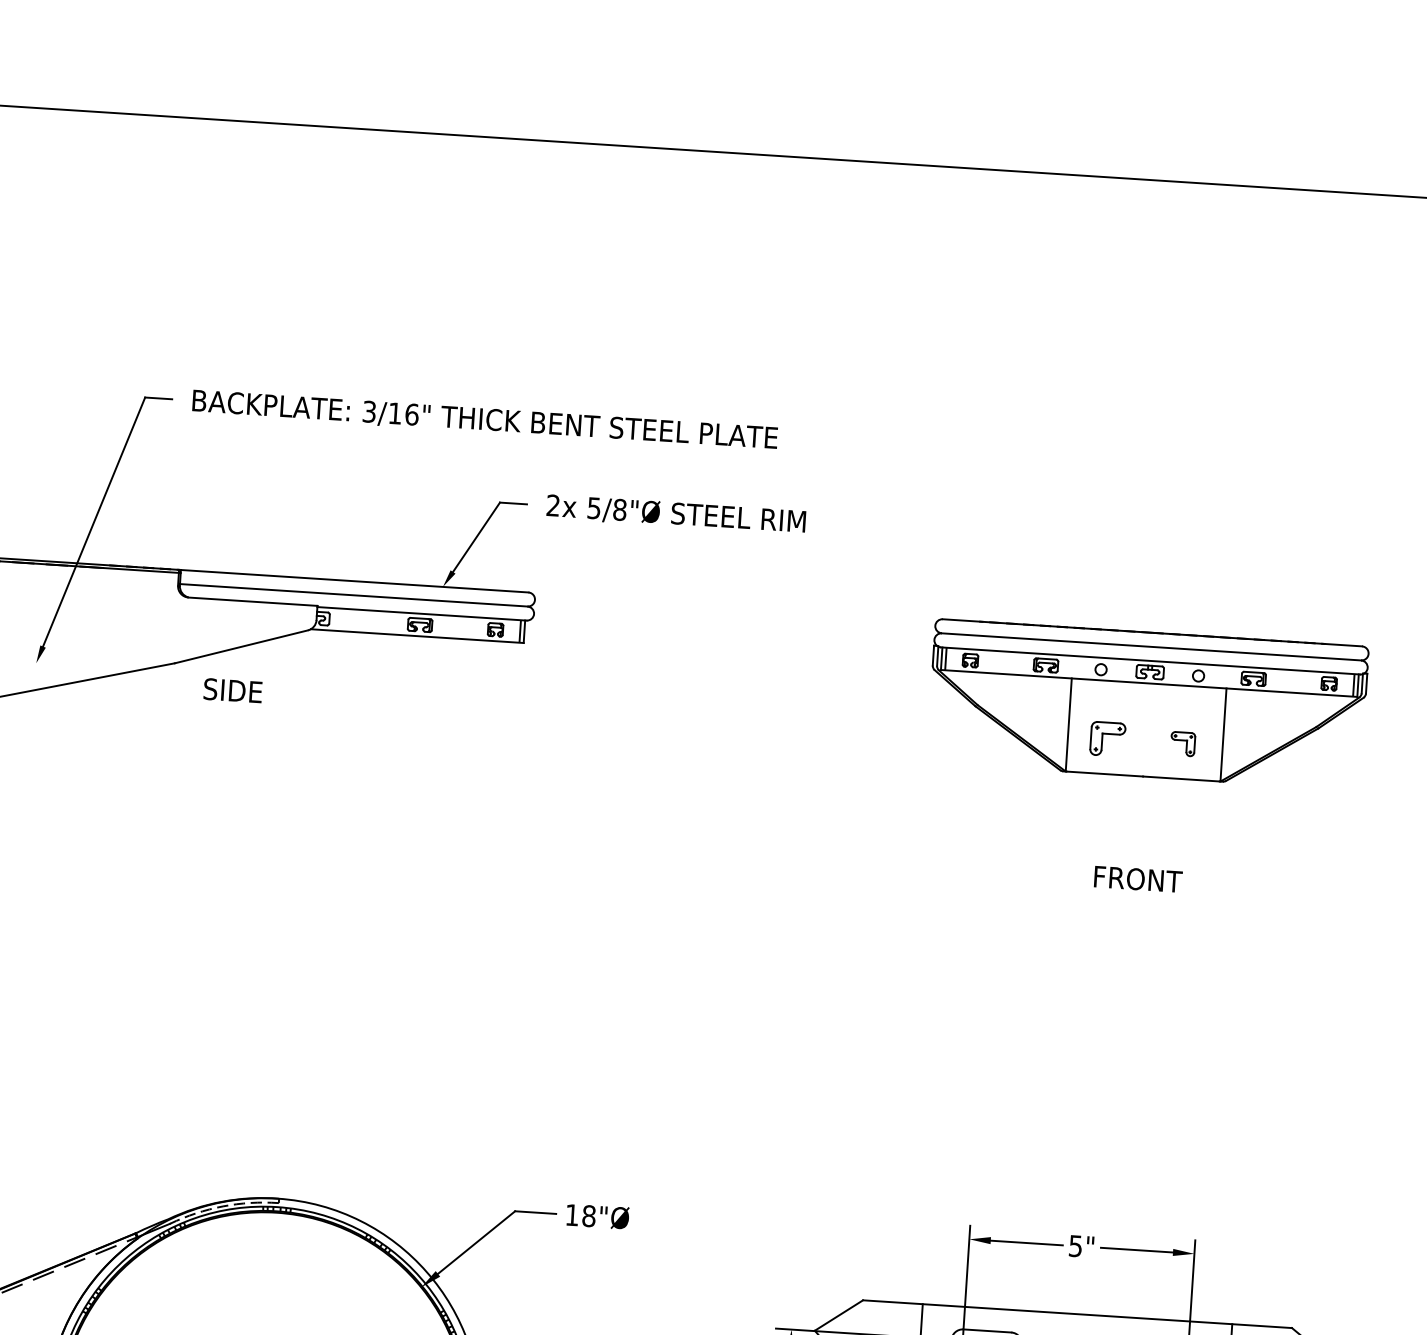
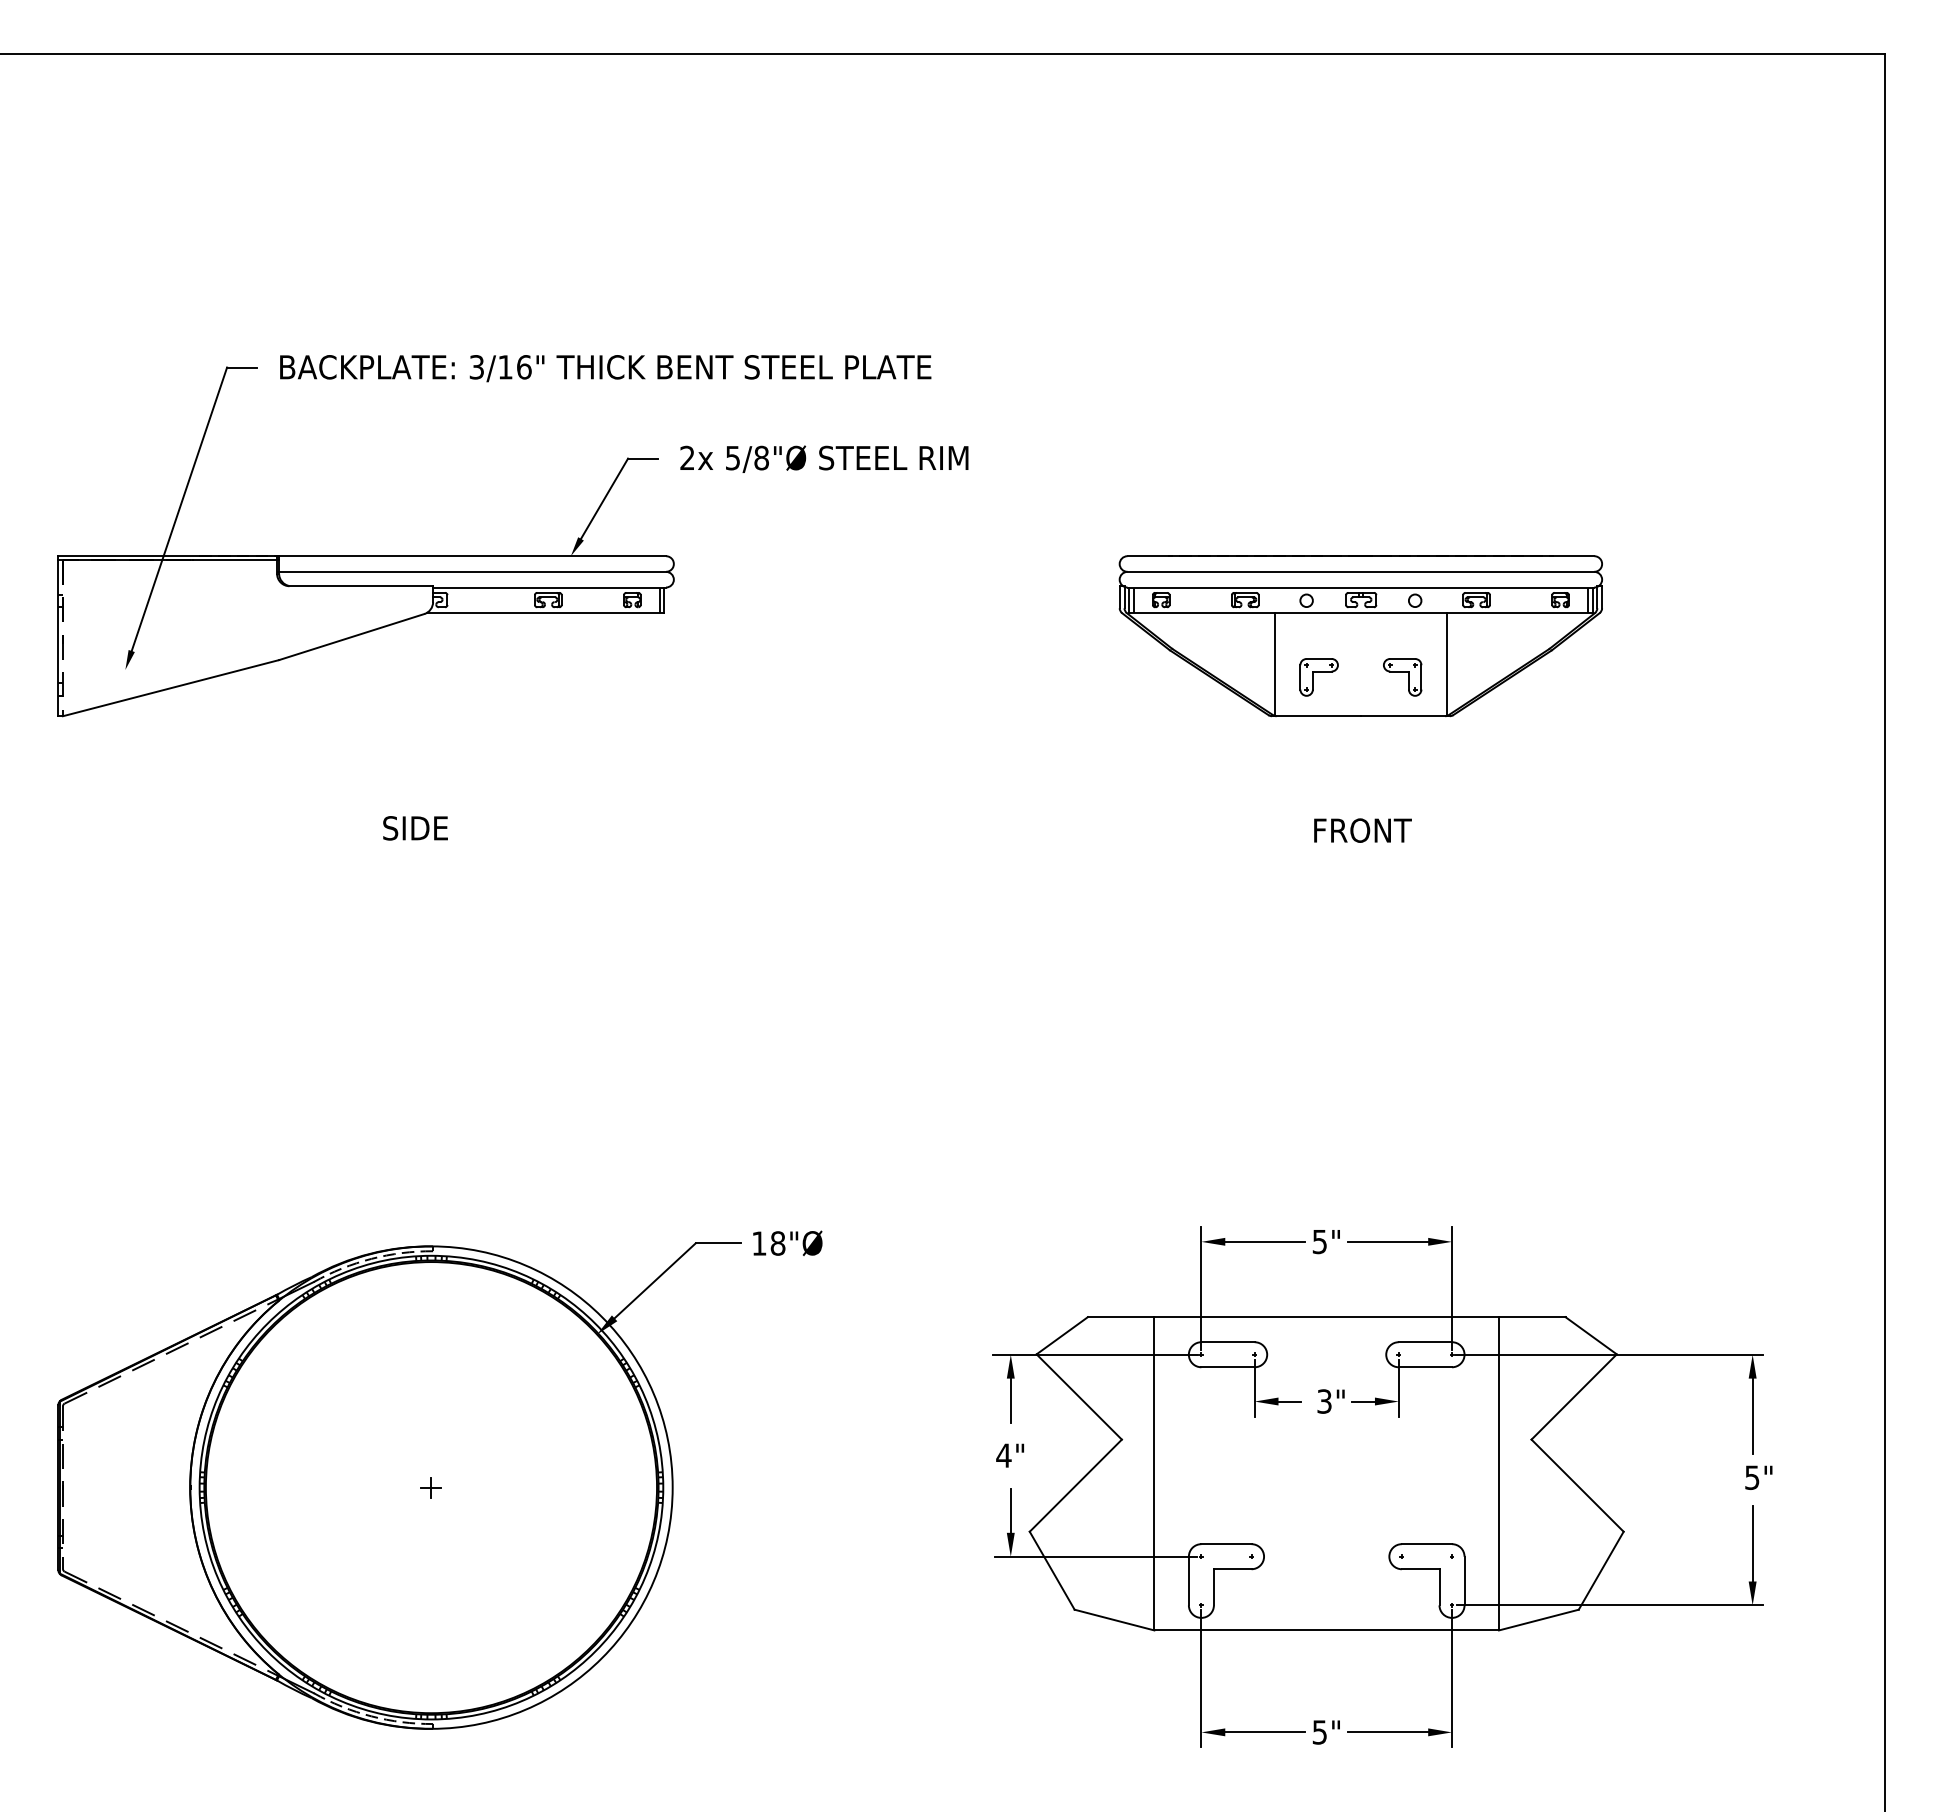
text: (232, 690) -> (415, 828), moved
part: (1182, 744) -> (1402, 677), size x1.43

